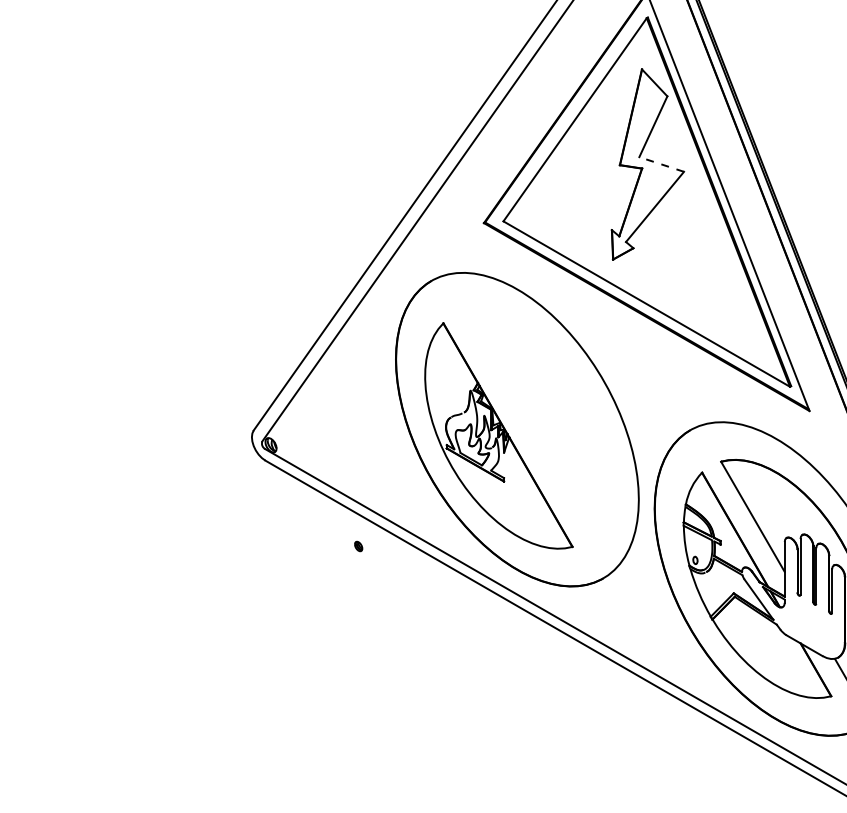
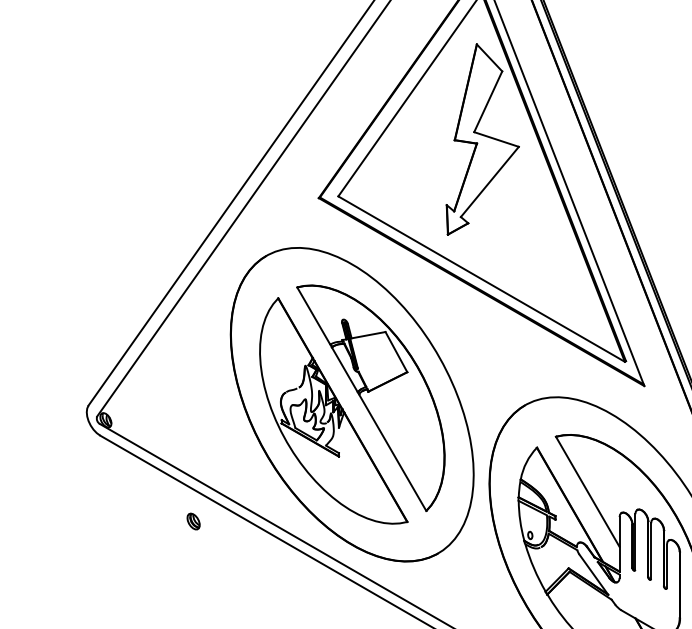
line: (661, 164) -> (496, 139), dashed -> solid
part: (535, 423) -> (370, 398), added
part: (358, 546) -> (193, 521), size x1.67

